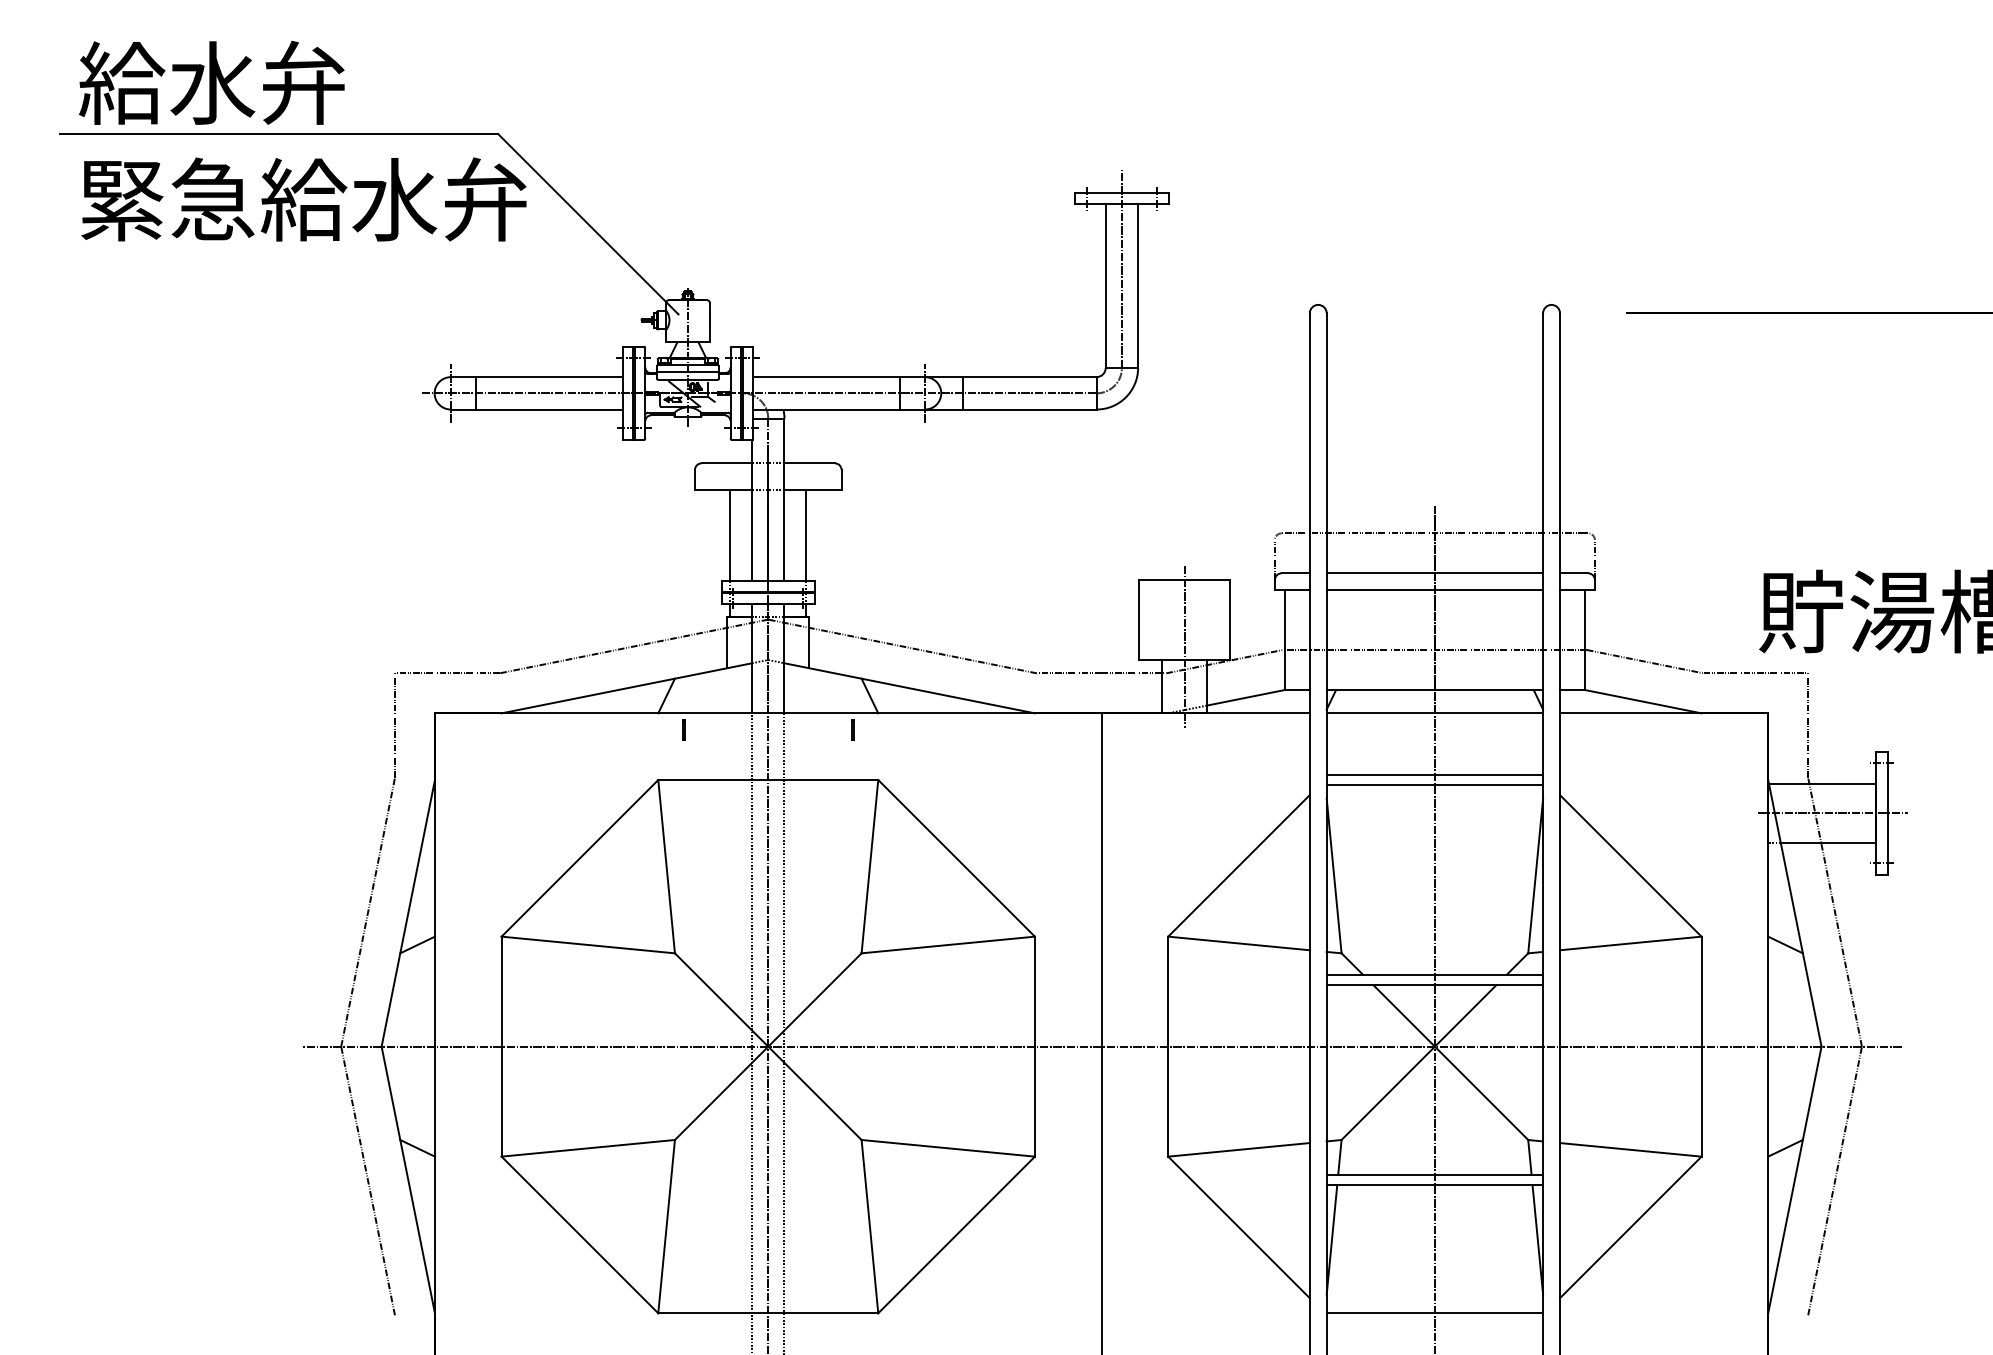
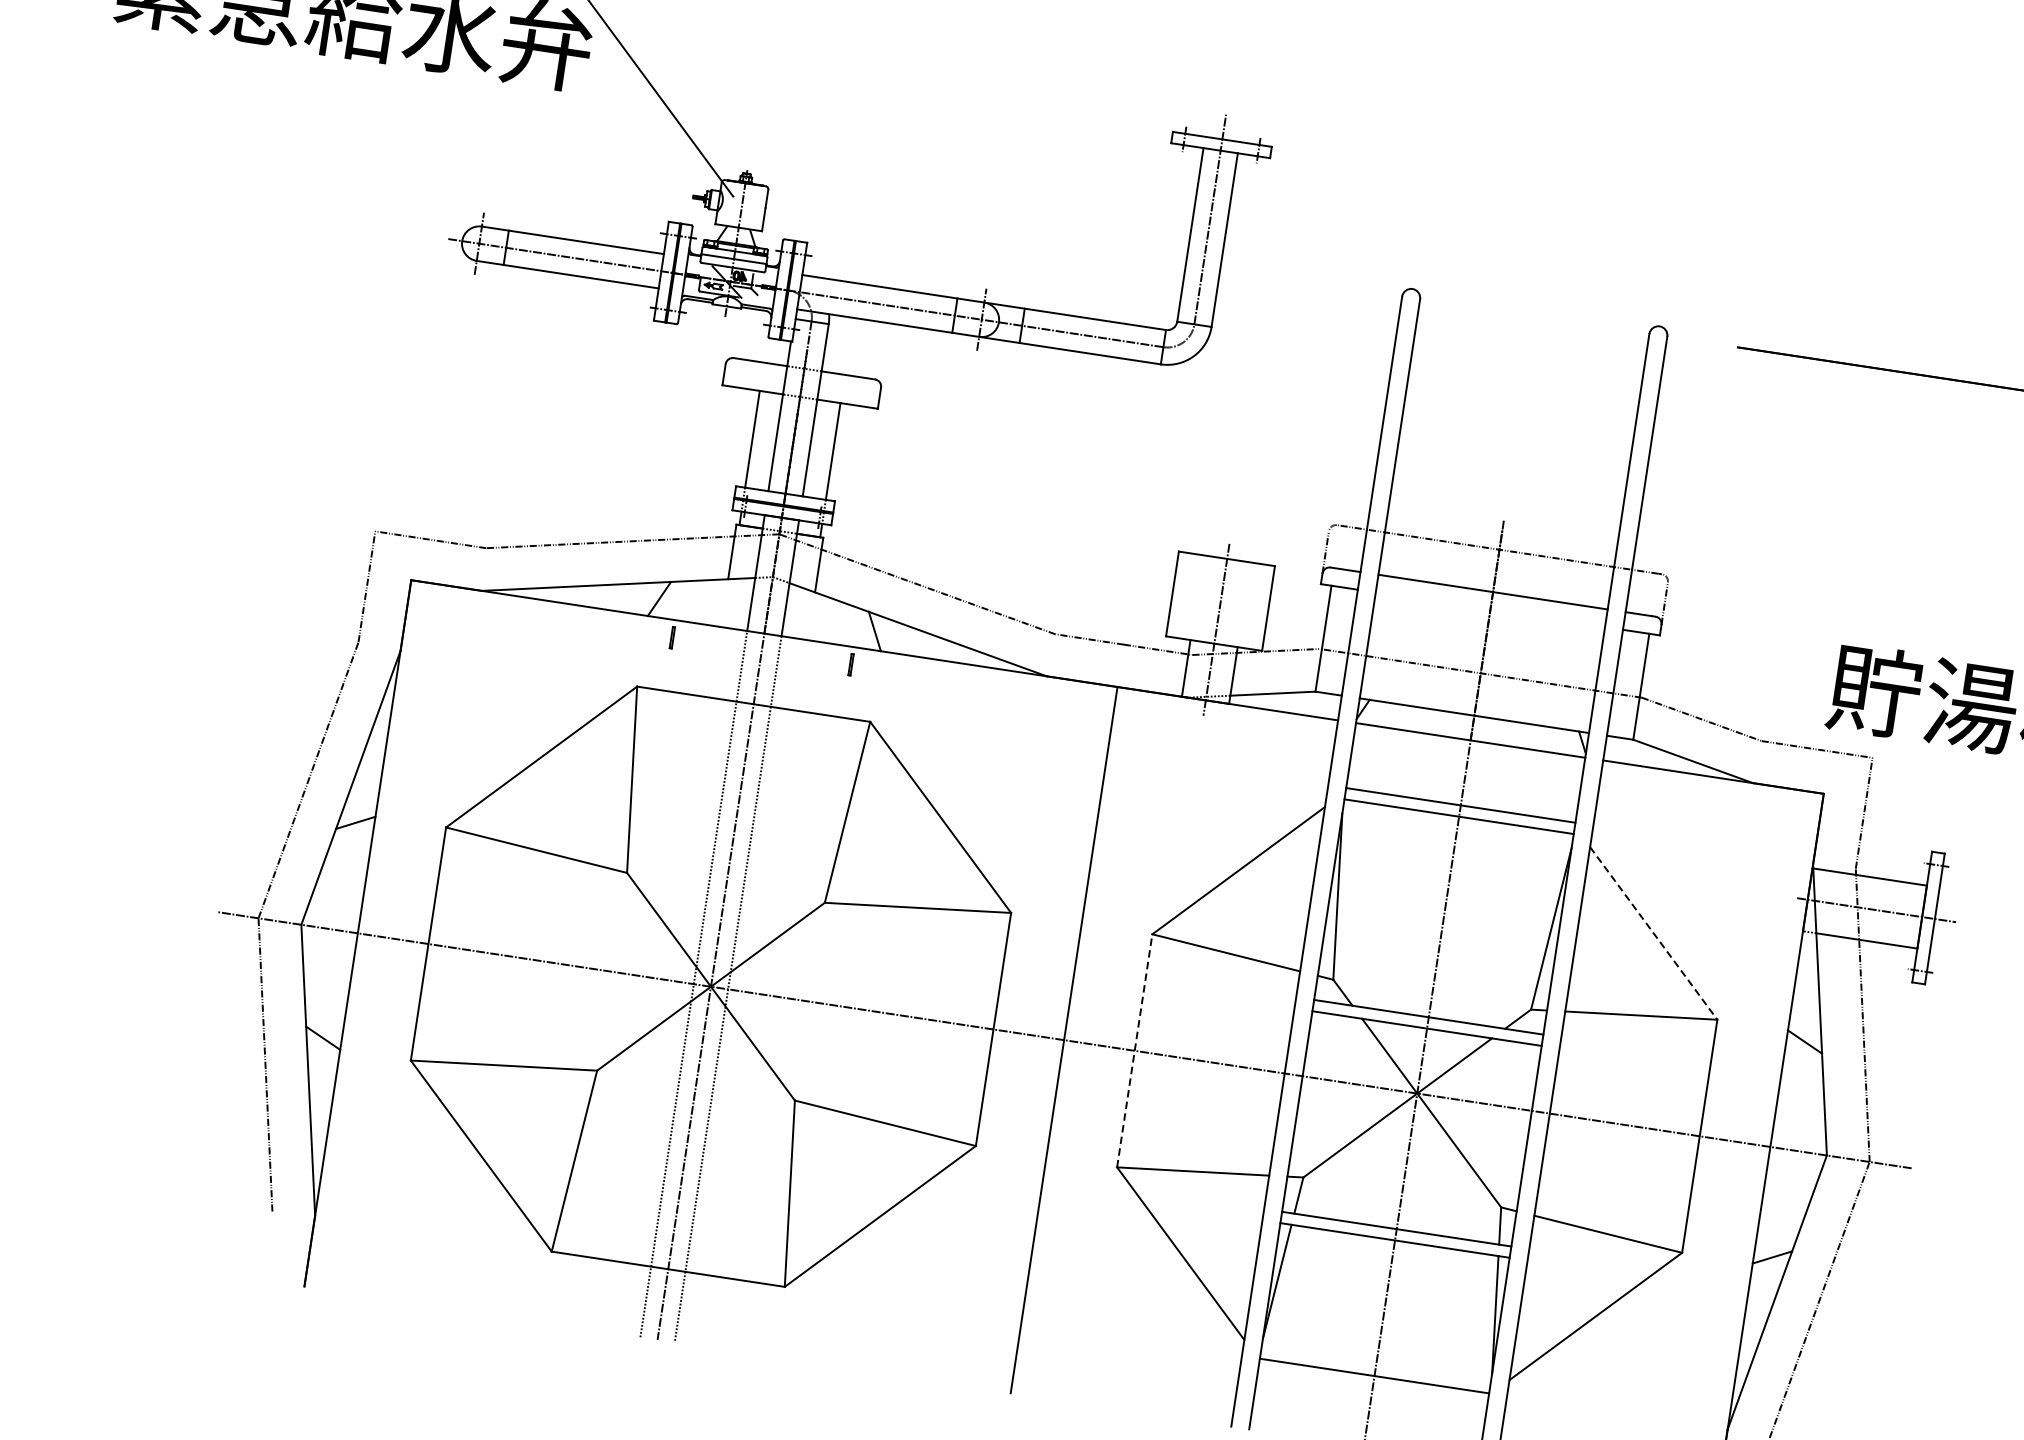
line: (1434, 590) -> (1489, 610), removed
line: (1631, 866) -> (1654, 934), solid -> dashed
line: (1168, 1046) -> (1135, 1050), solid -> dashed

